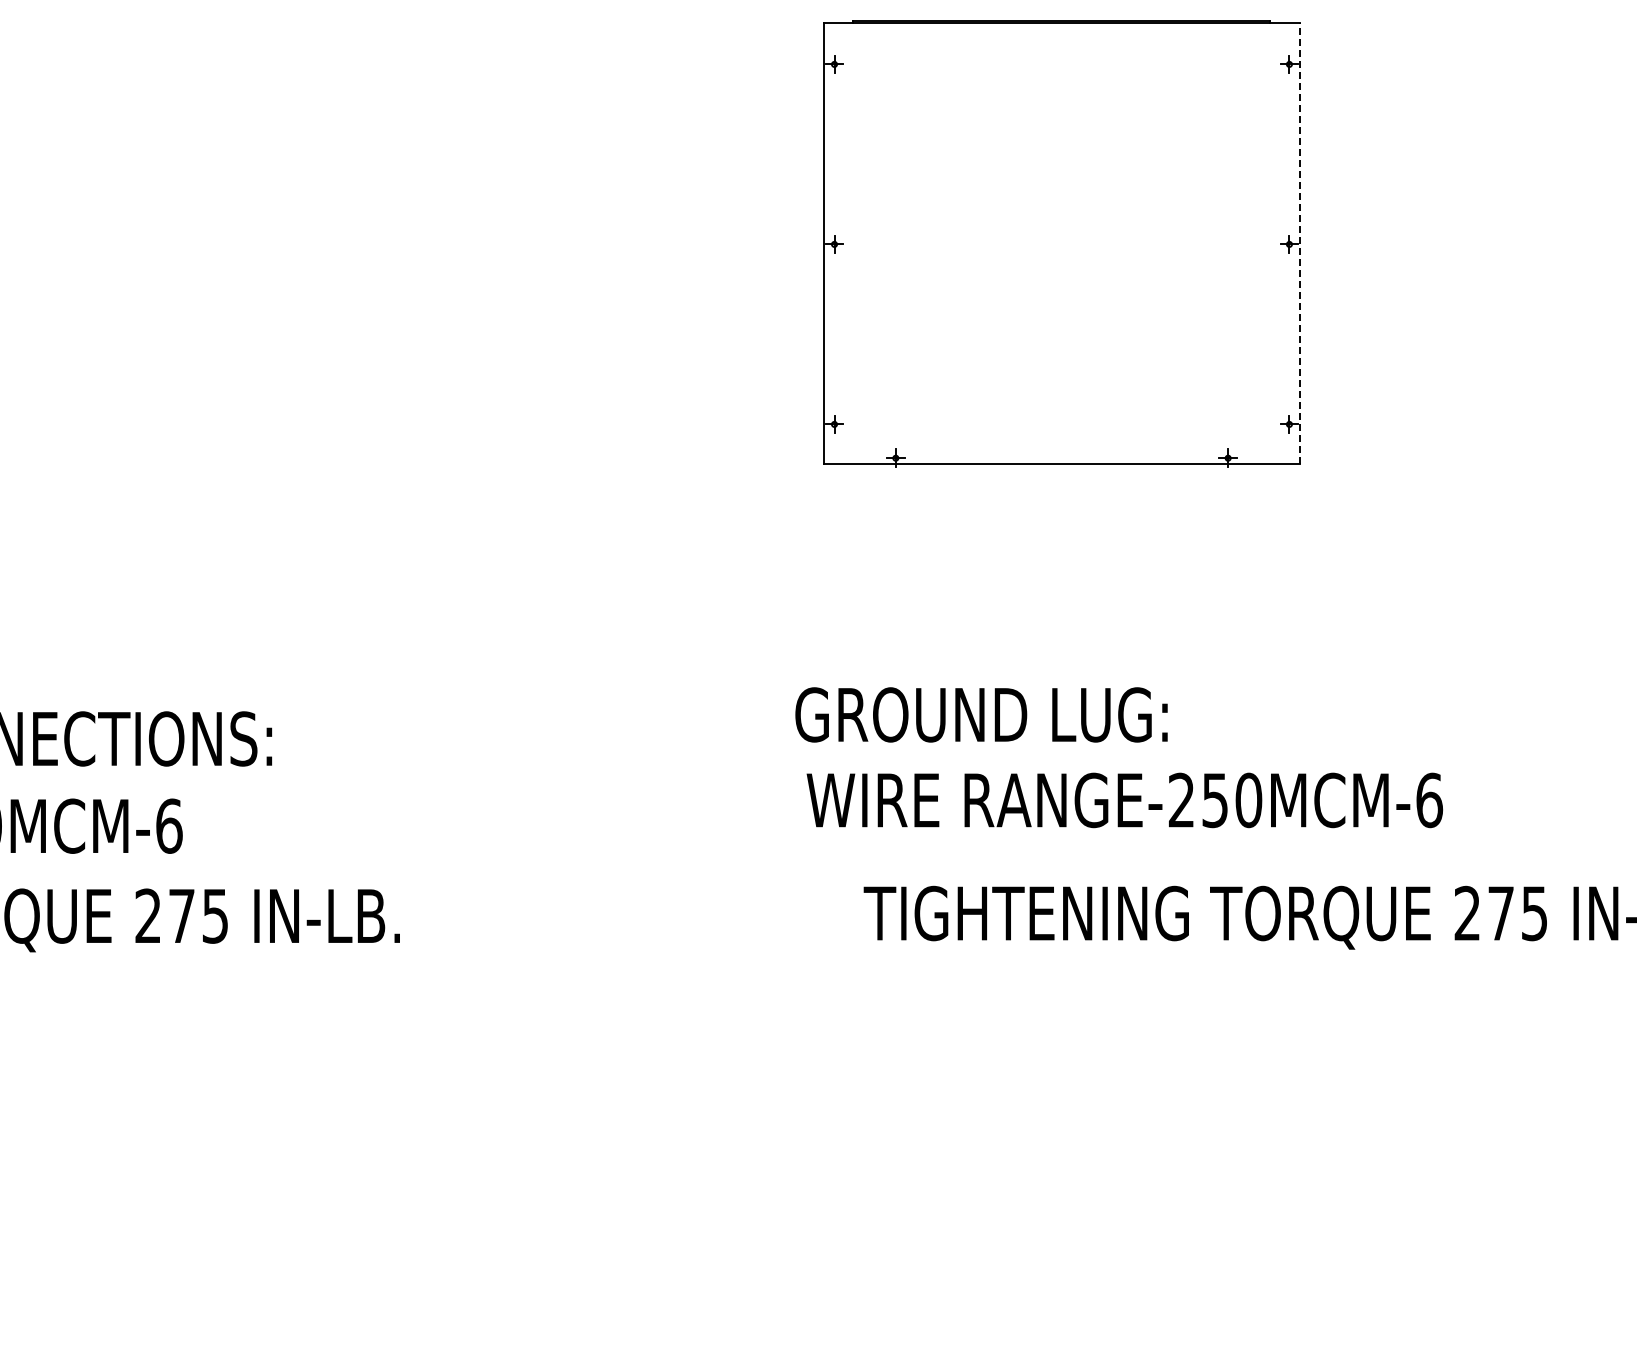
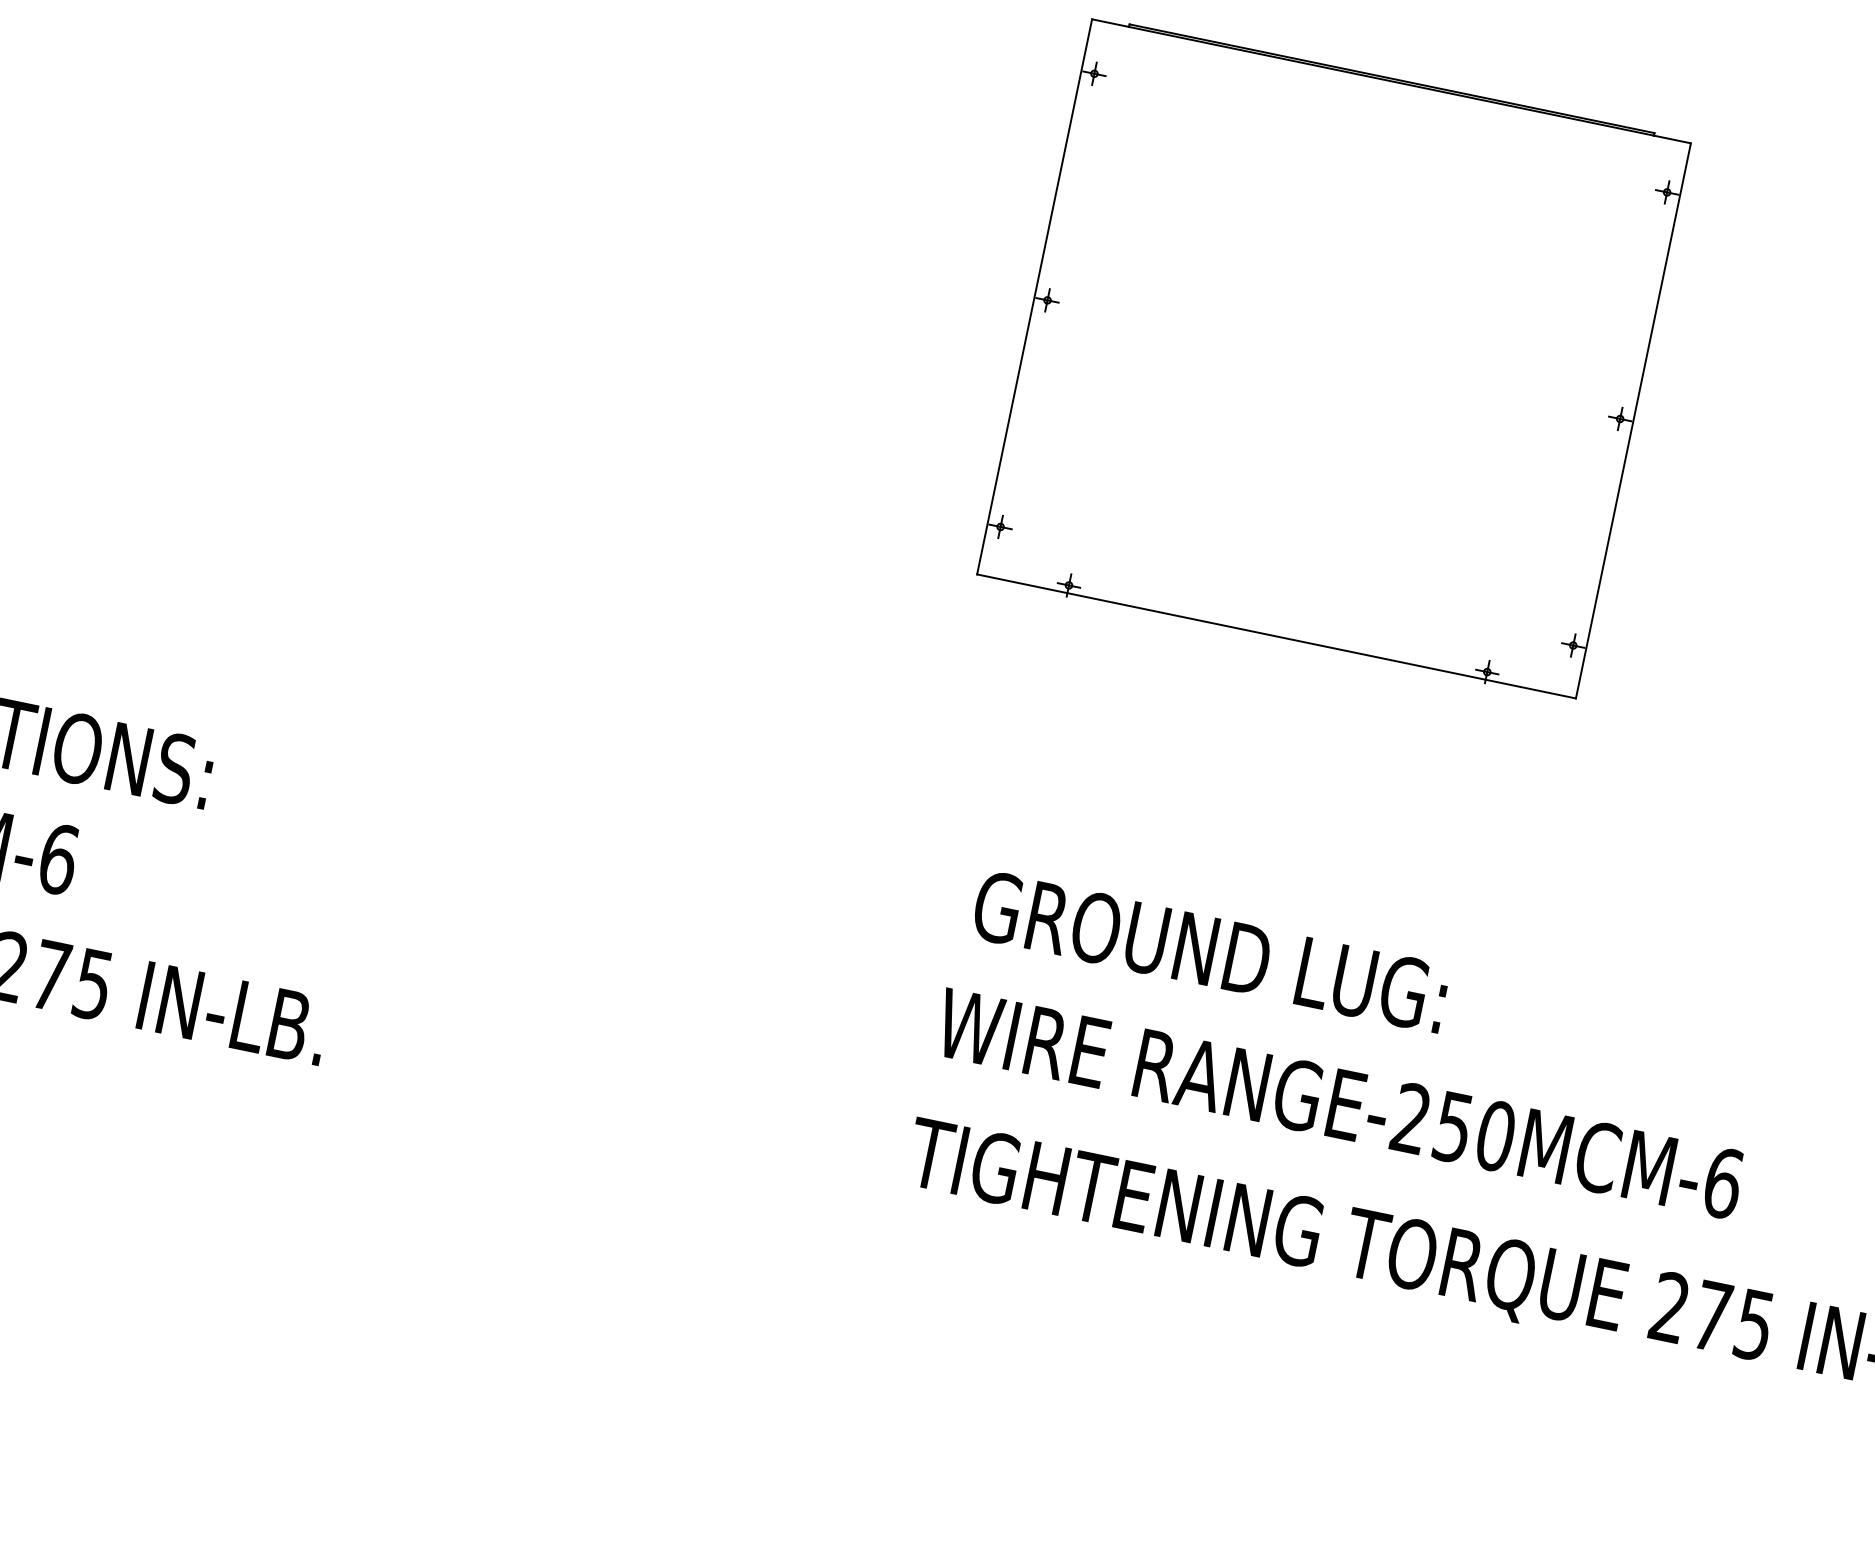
line: (1299, 243) -> (1633, 420), dashed -> solid
text: (981, 714) -> (1210, 951), moved
text: (1124, 800) -> (1339, 1103), moved

